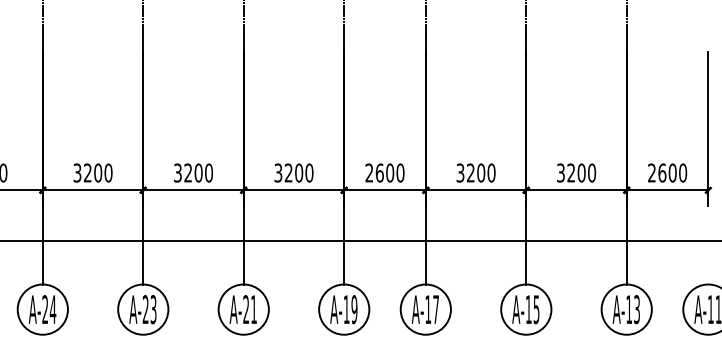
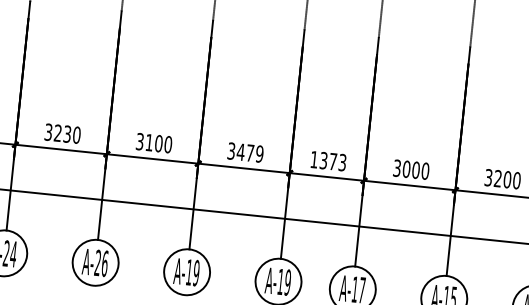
text: (98, 172) -> (67, 133), 3200 -> 3230
text: (187, 172) -> (148, 142), 3200 -> 3100
text: (298, 172) -> (249, 152), 3200 -> 3479
text: (384, 172) -> (328, 160), 2600 -> 1373
text: (470, 172) -> (406, 168), 3200 -> 3000
text: (153, 309) -> (104, 263), A-23 -> A-26
text: (250, 309) -> (193, 272), A-21 -> A-19

